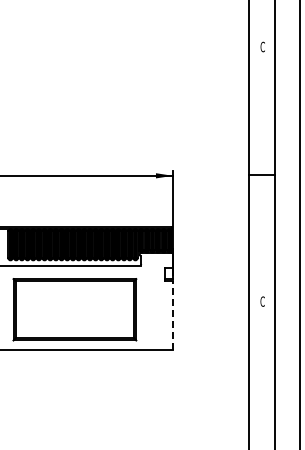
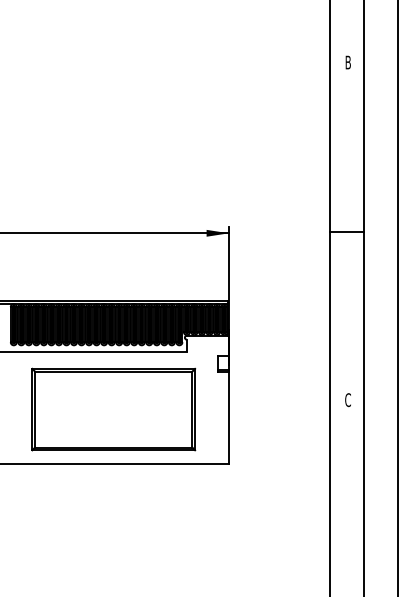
text: (262, 46) -> (347, 61), C -> B
part: (74, 309) -> (113, 409), moved
line: (172, 315) -> (228, 418), dashed -> solid

